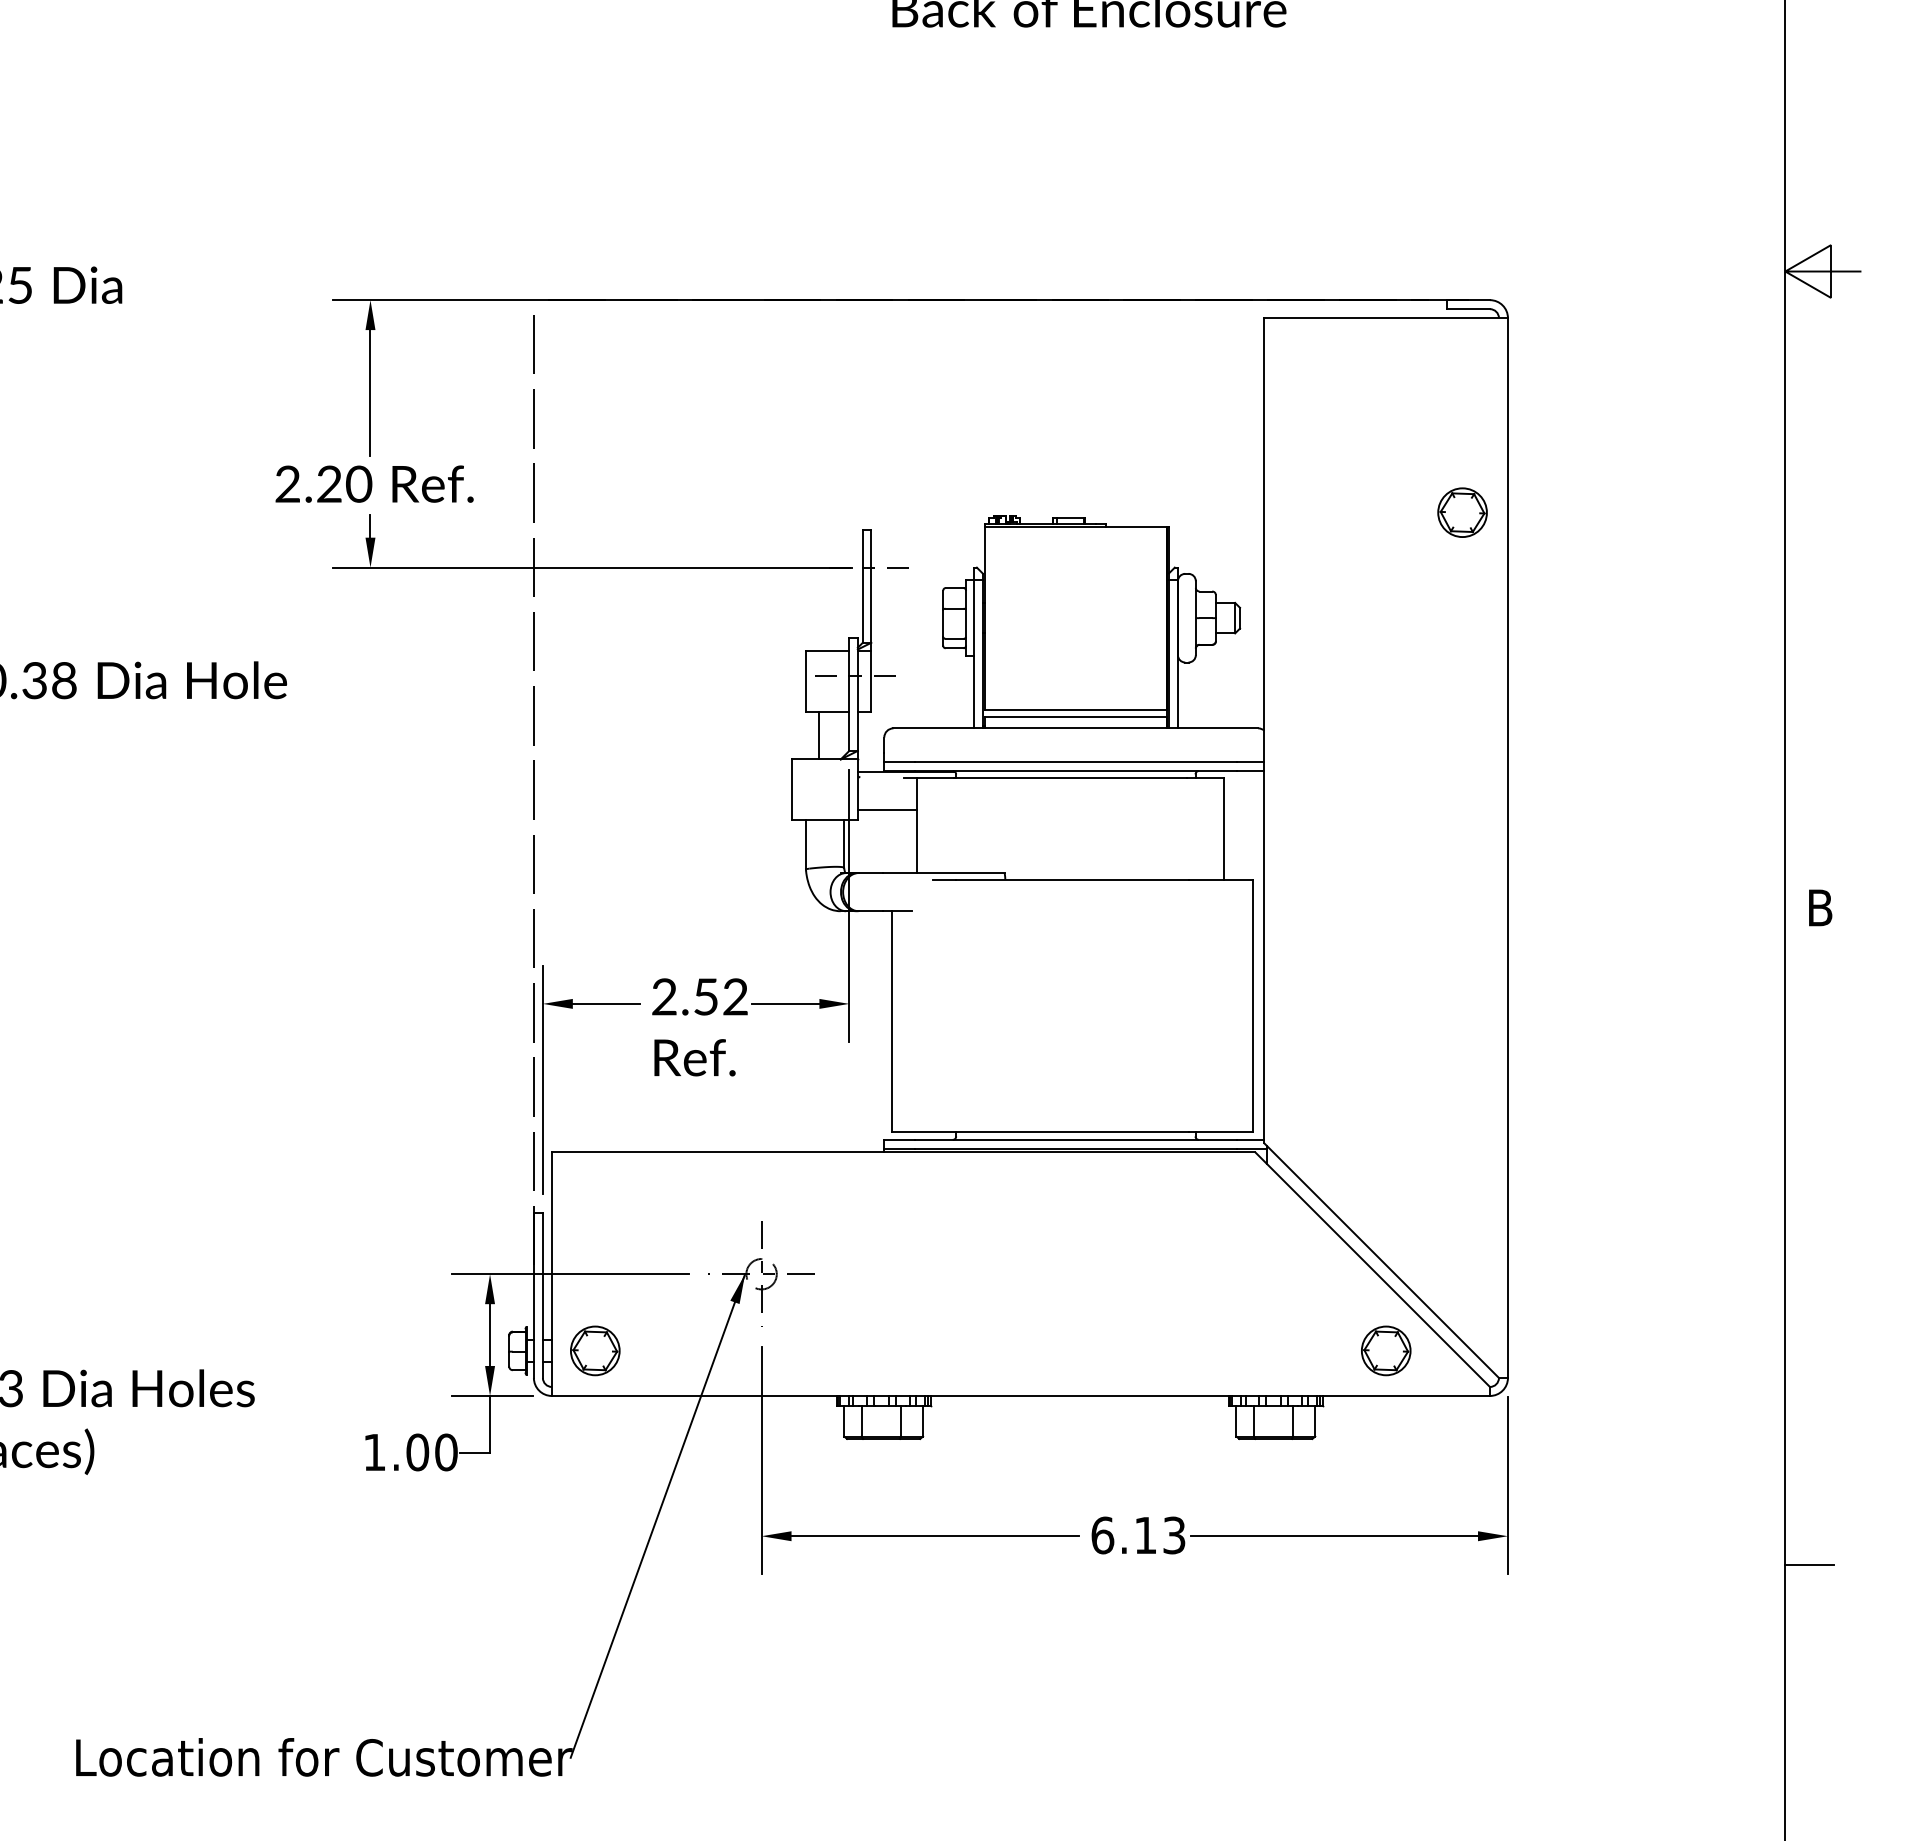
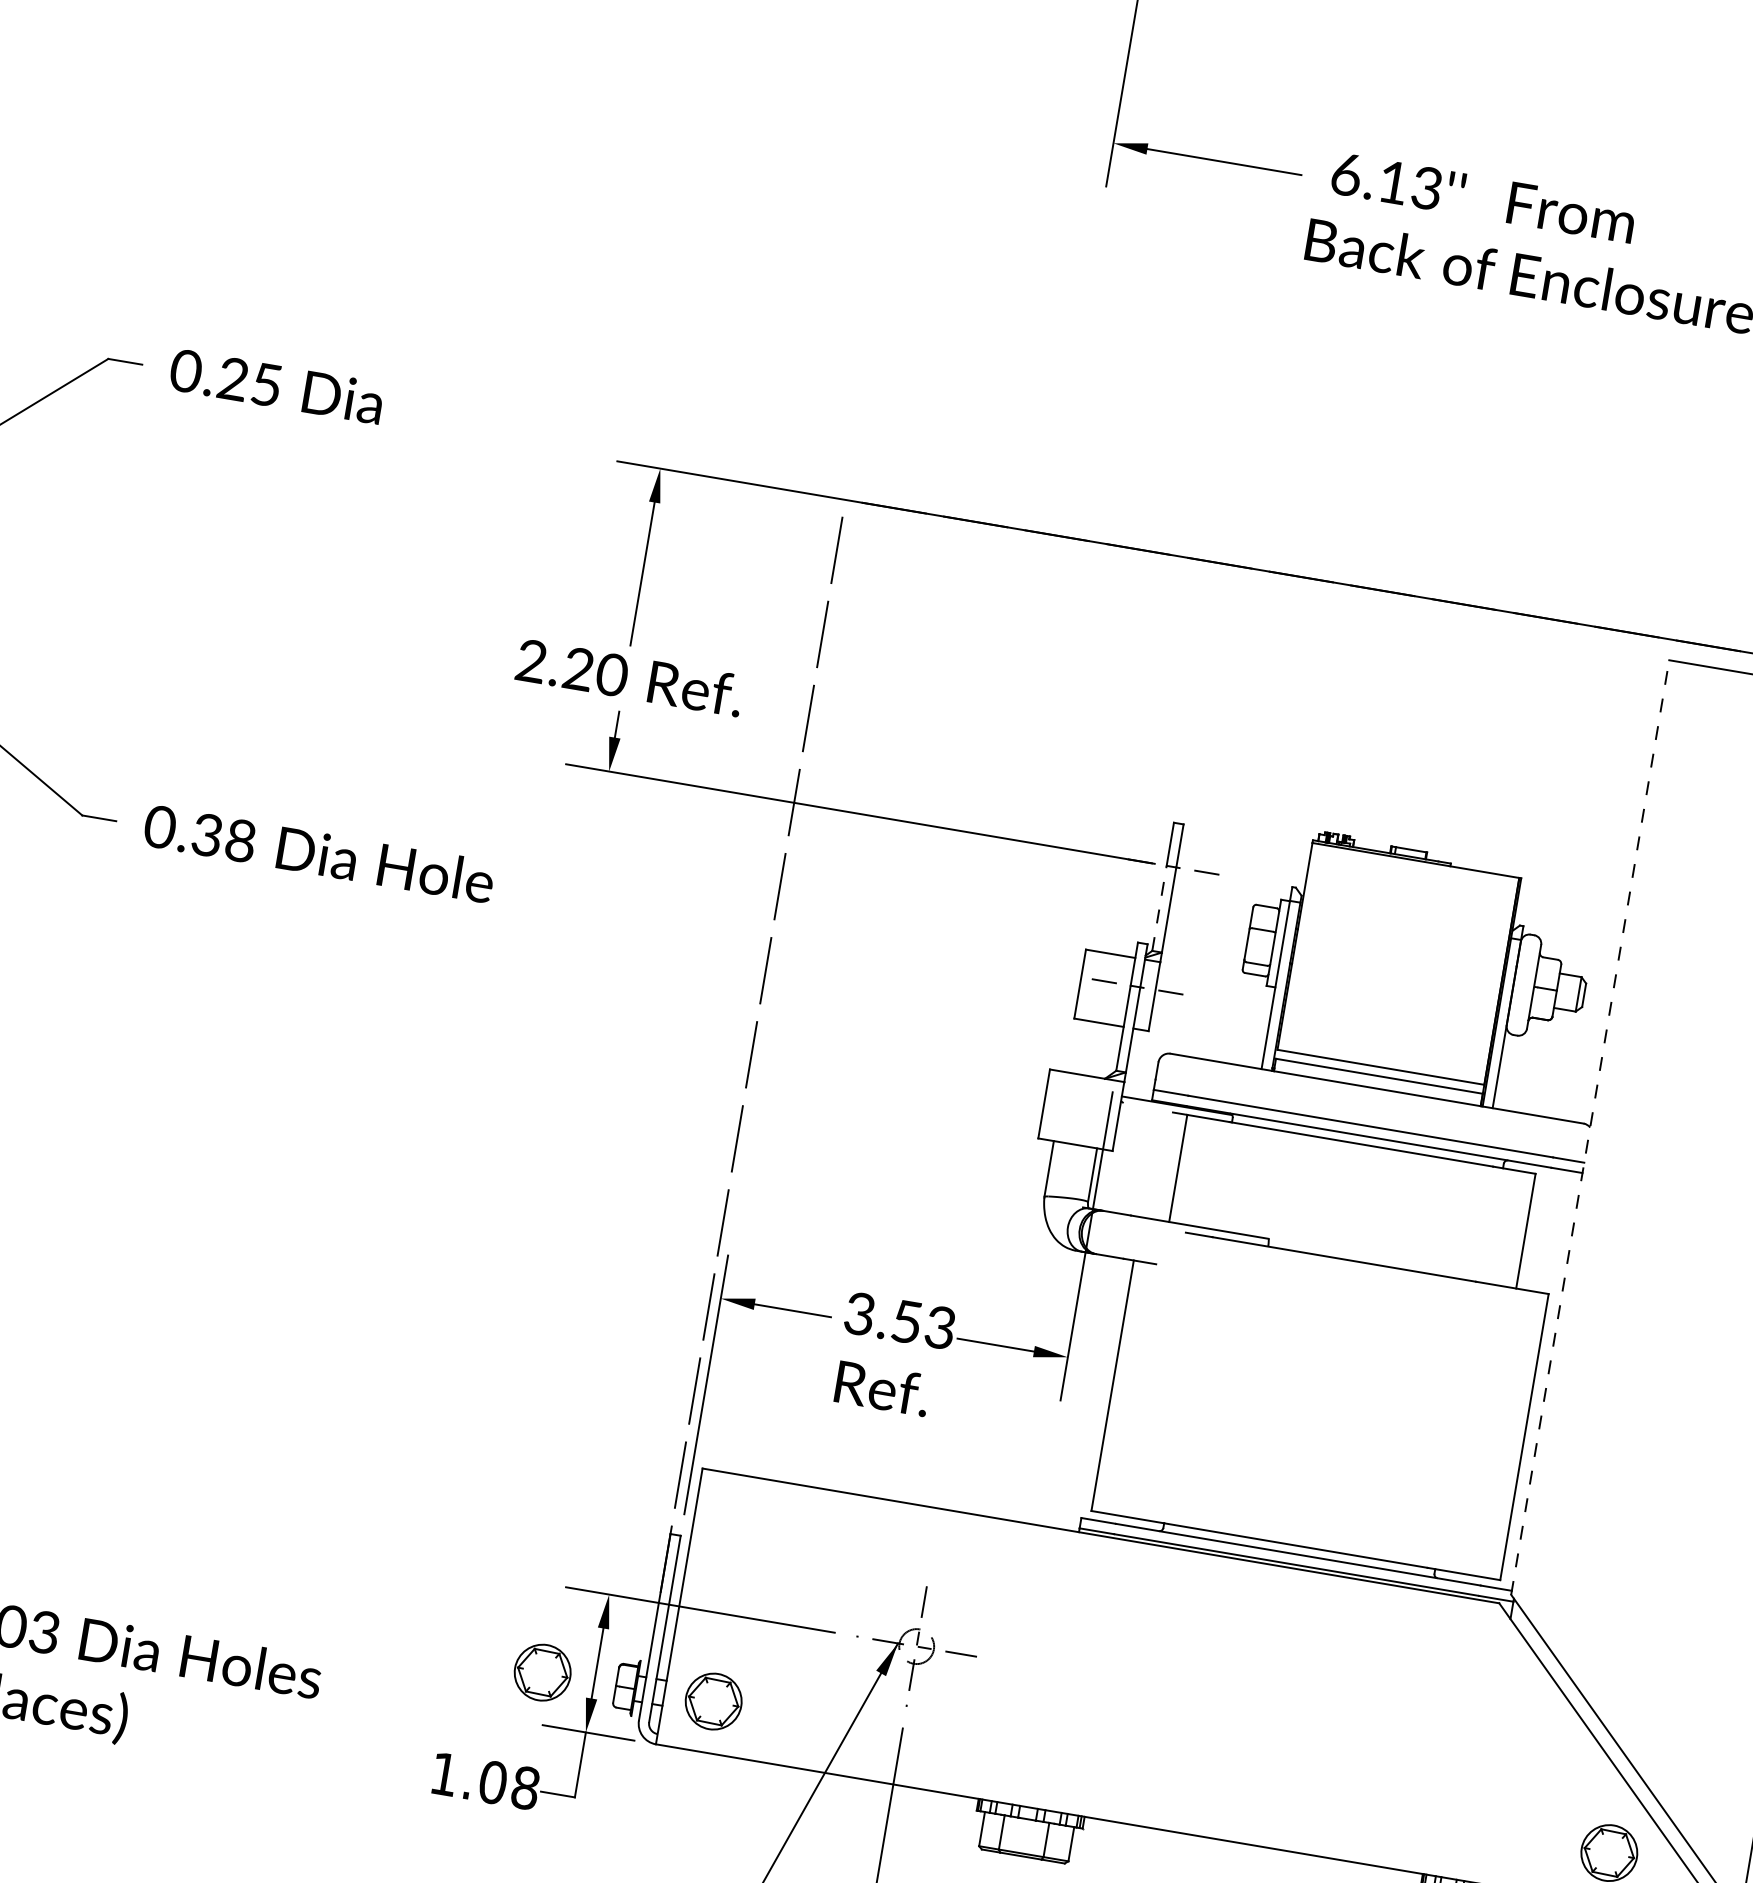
line: (862, 605) -> (1159, 908), solid -> dashed
line: (1264, 730) -> (1590, 1127), solid -> dashed
line: (819, 735) -> (1085, 1047), removed
line: (886, 810) -> (1146, 1145), removed
text: (699, 997) -> (899, 1321), 2.52 -> 3.53
part: (444, 1350) -> (543, 1672), added
text: (446, 1452) -> (525, 1788), 1.00 -> 1.08

